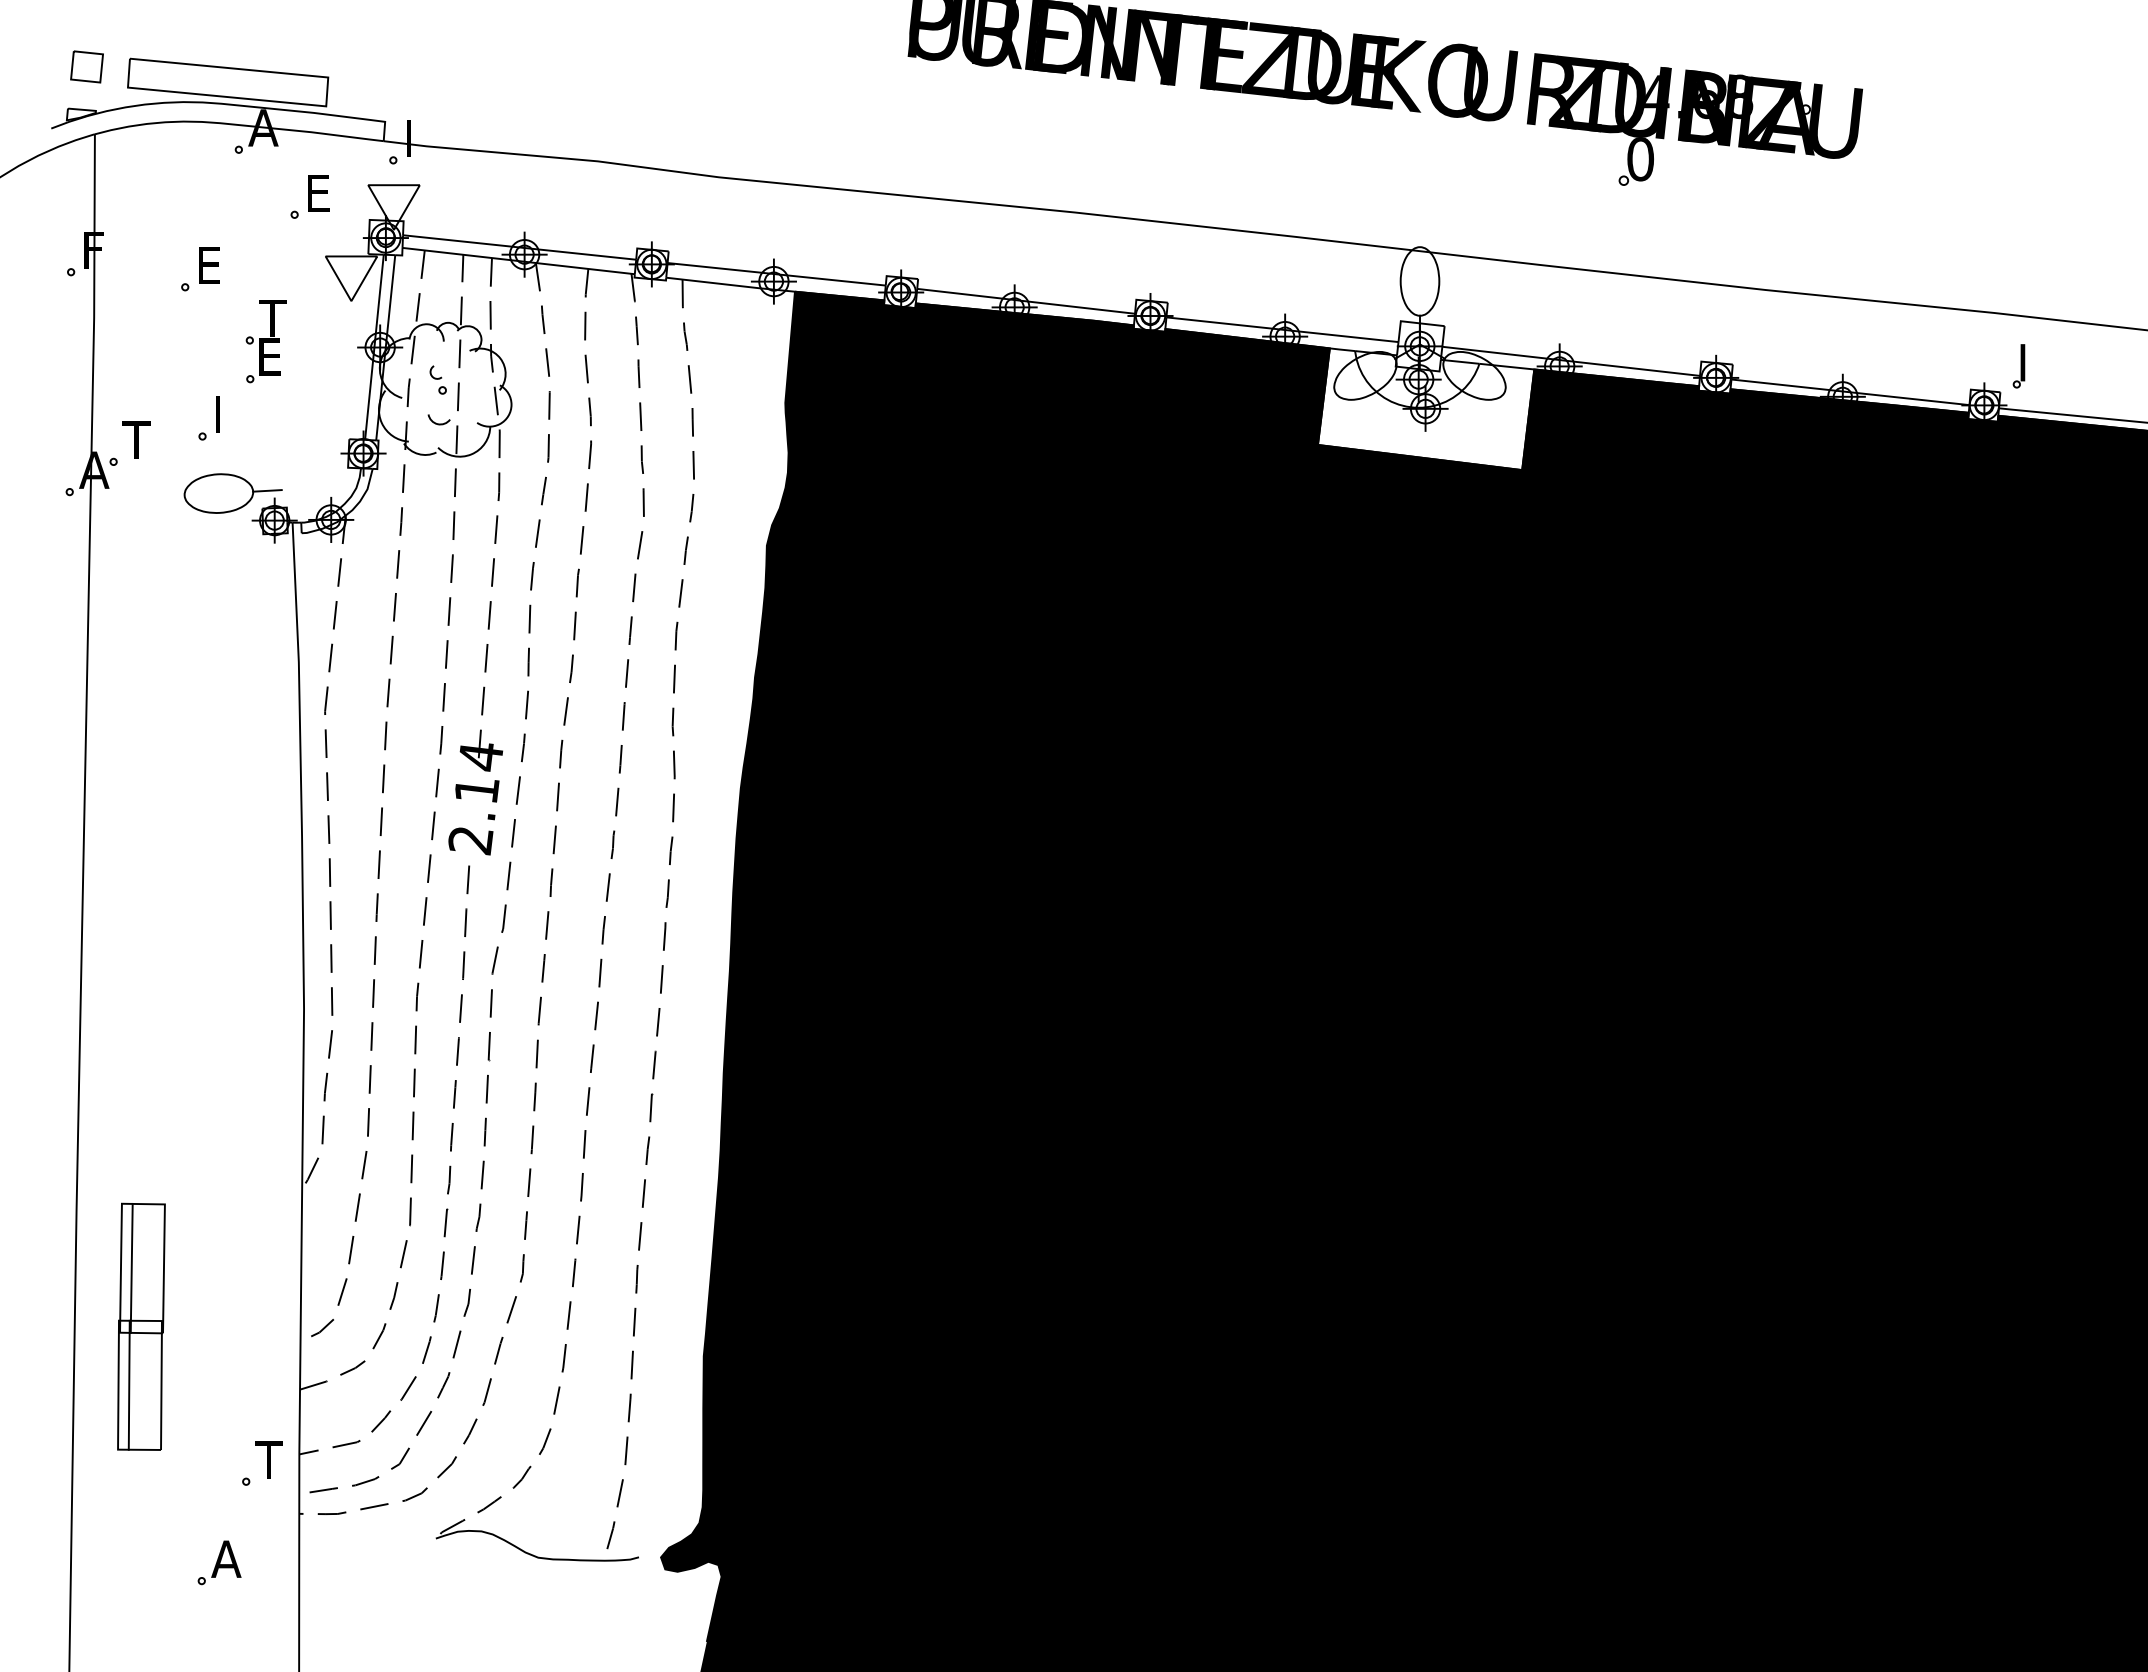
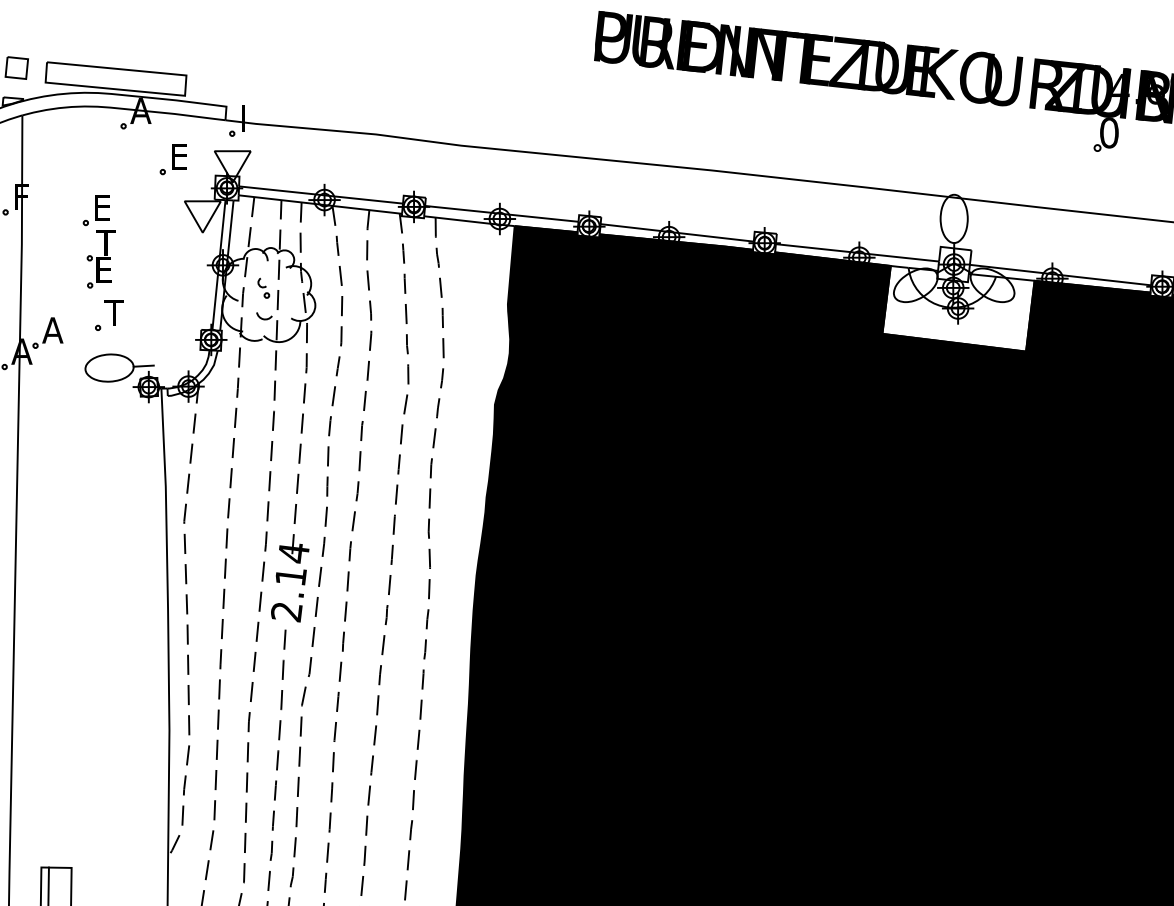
part: (265, 341) -> (100, 259), moved
text: (225, 414) -> (114, 312), I -> T
text: (137, 439) -> (52, 330), T -> A

